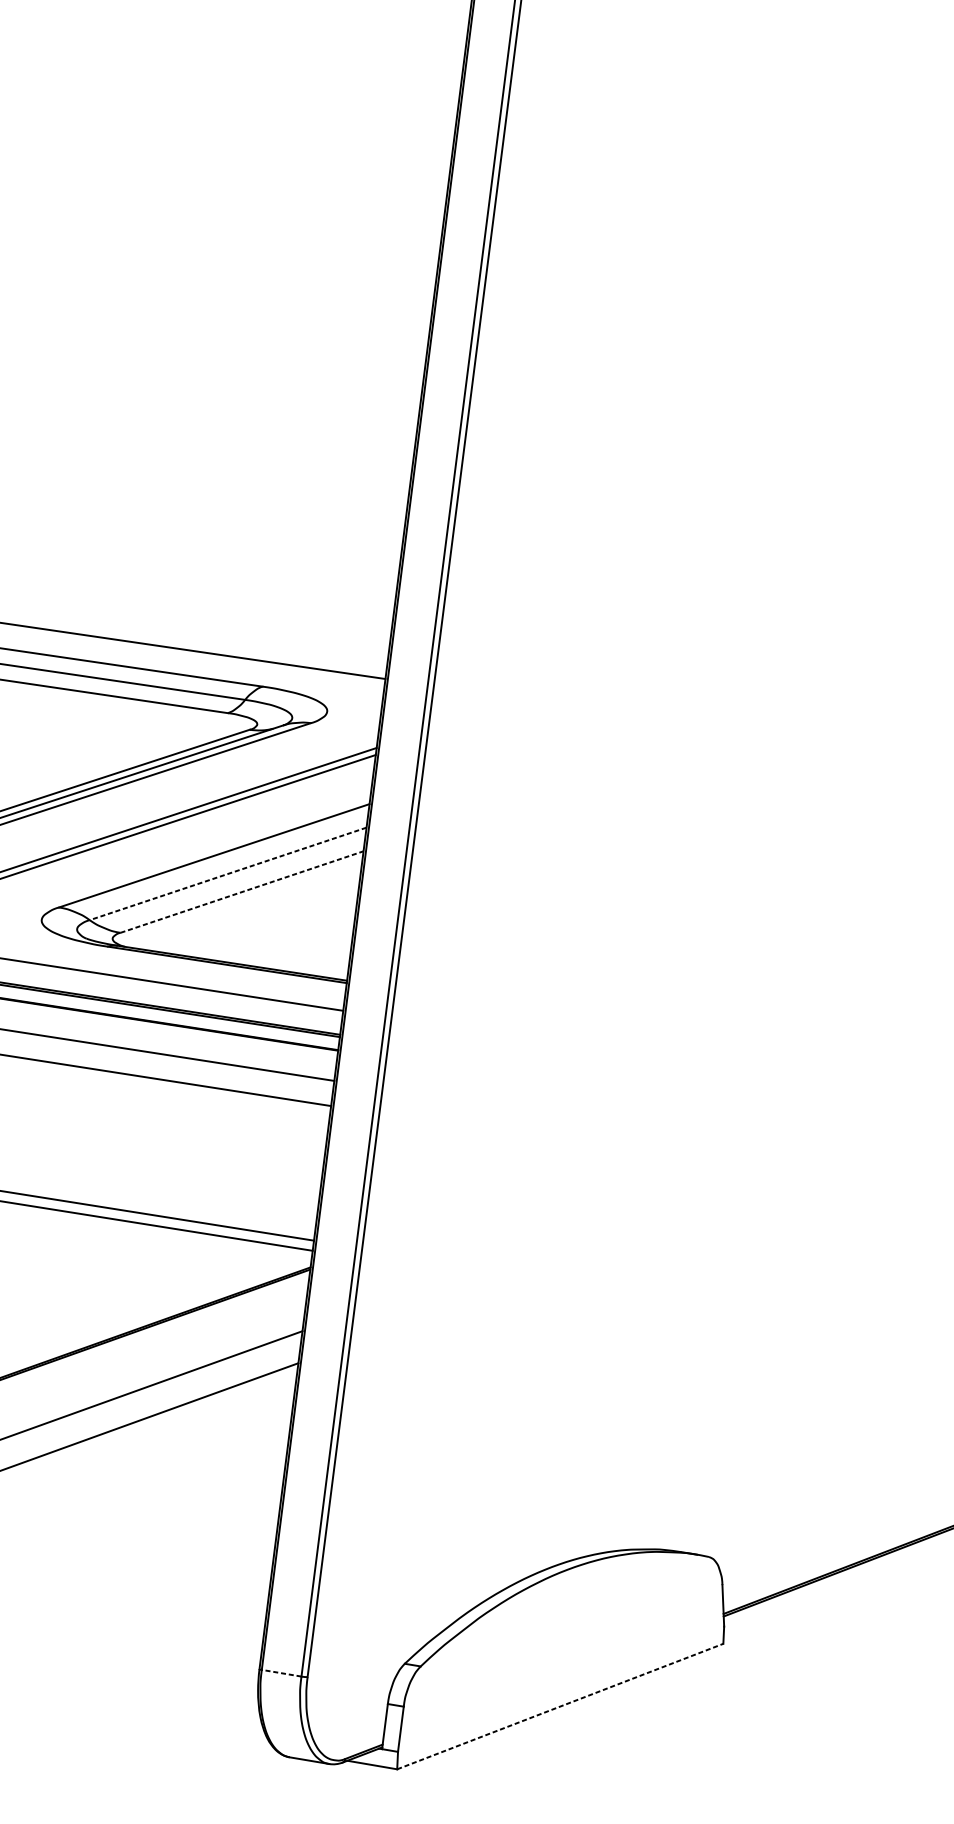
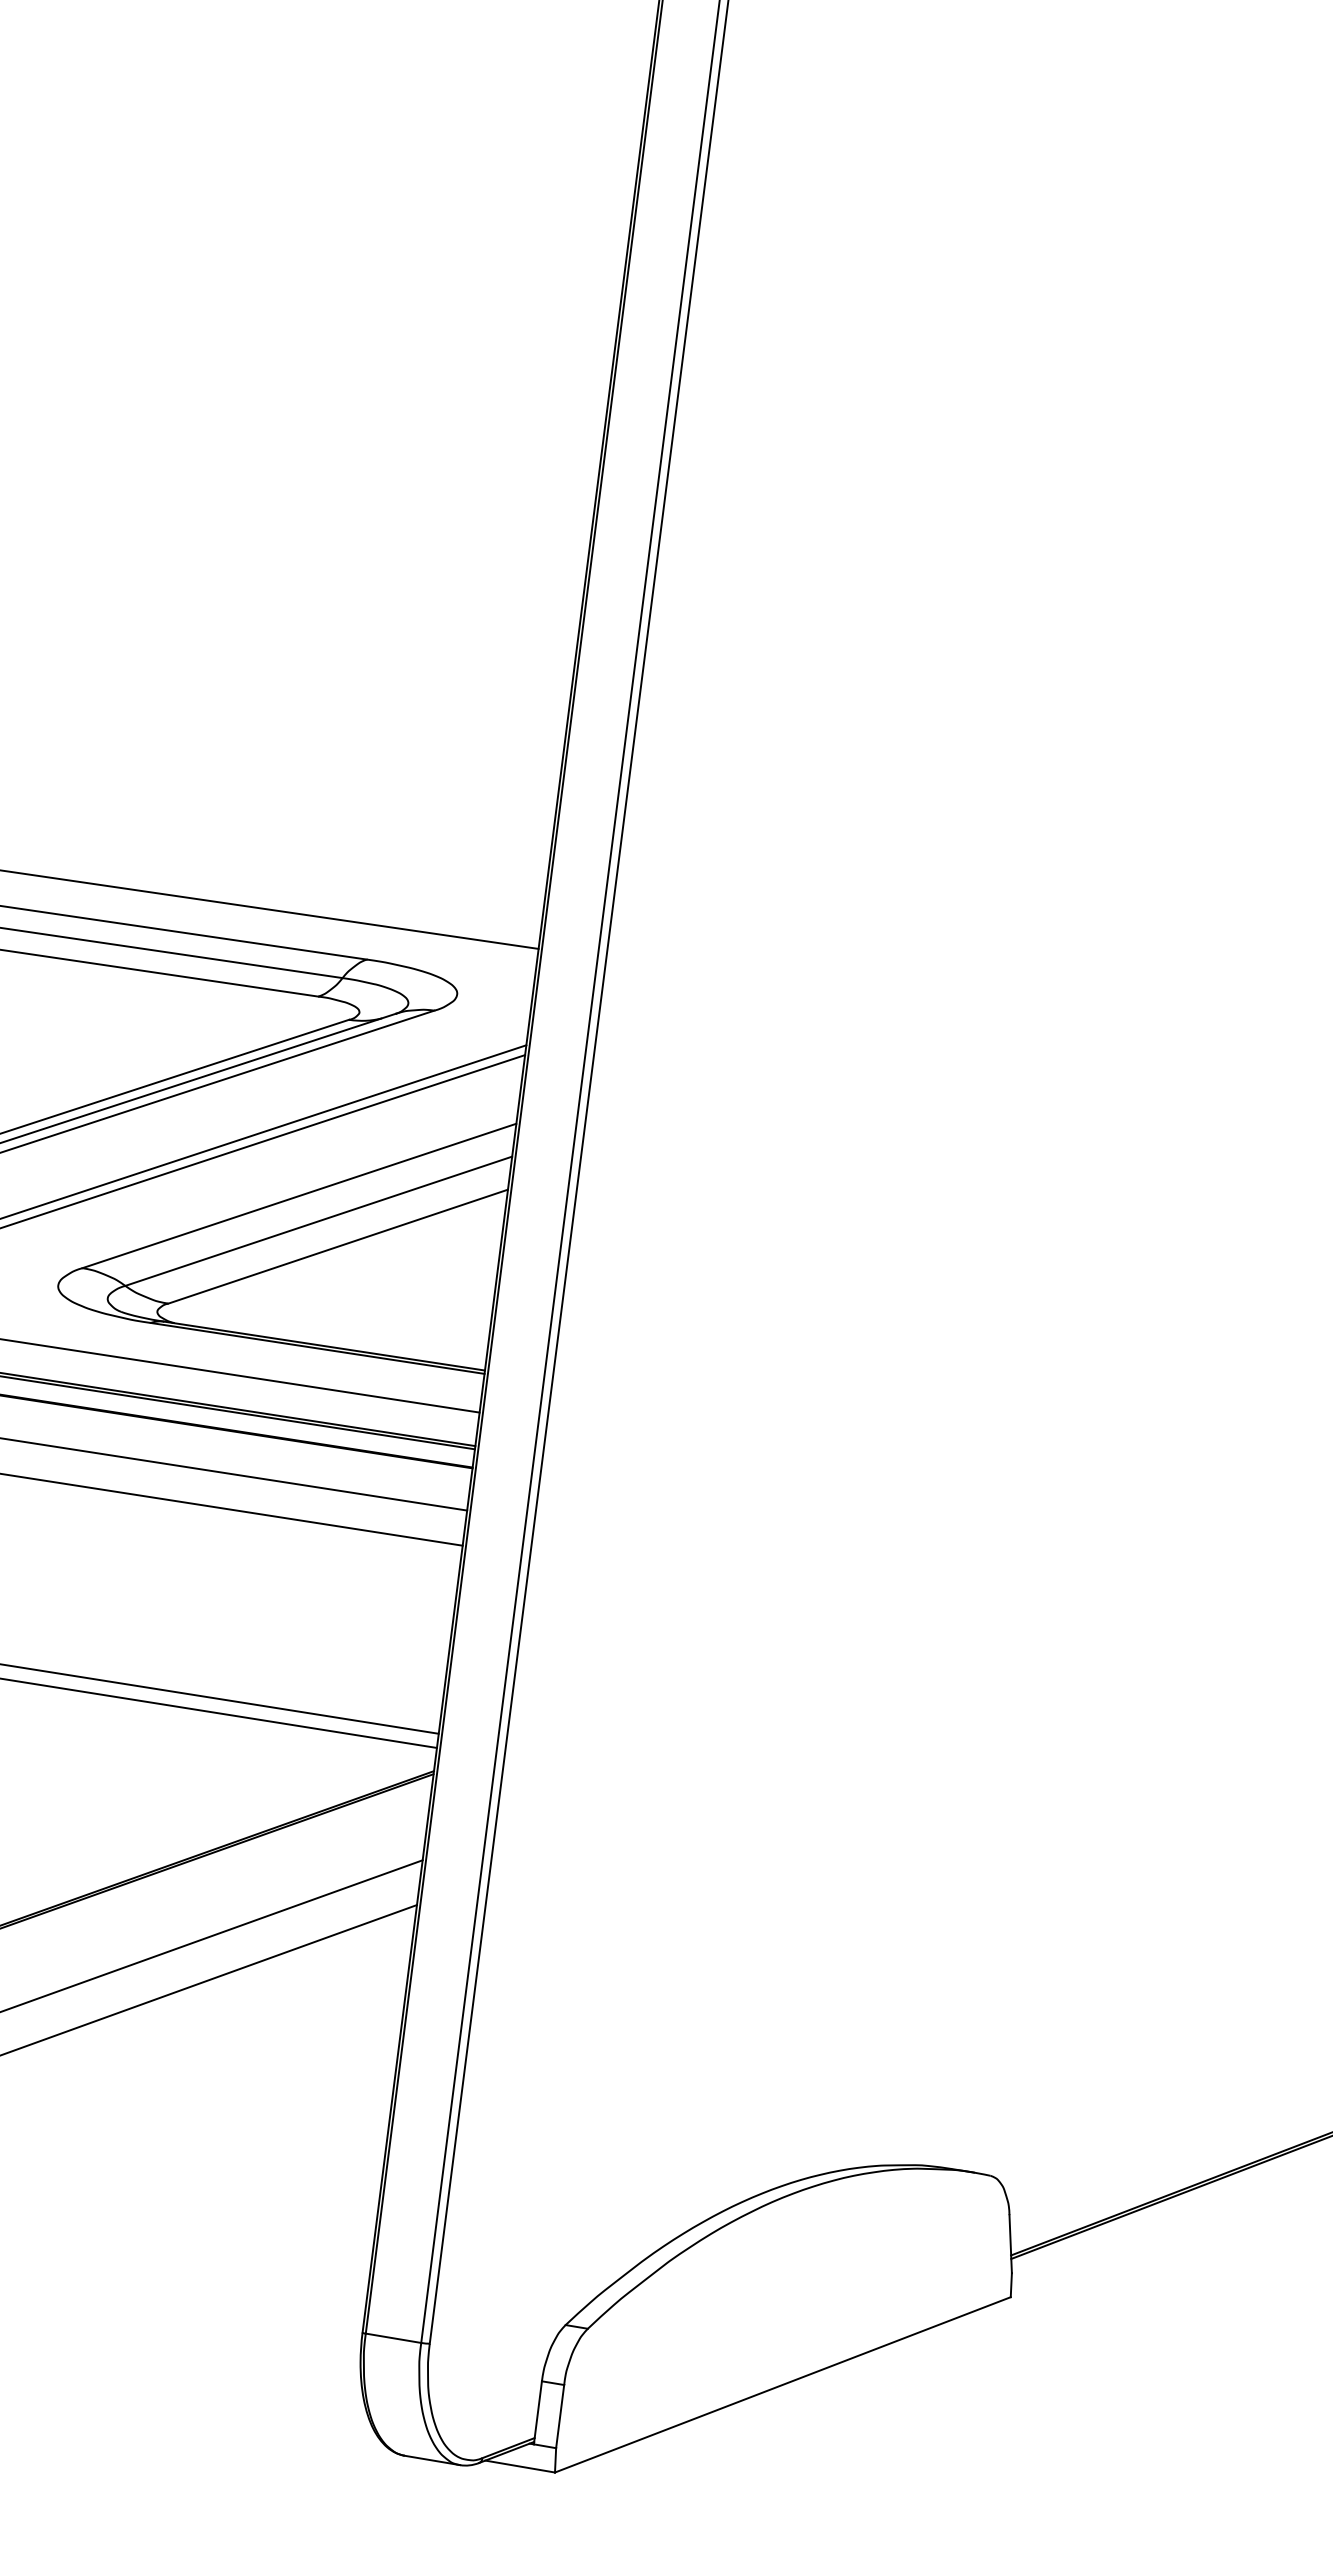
line: (227, 874) -> (318, 1221), dashed -> solid
line: (242, 891) -> (338, 1246), dashed -> solid
line: (281, 1673) -> (393, 2338), dashed -> solid
line: (560, 1706) -> (783, 2384), dashed -> solid

